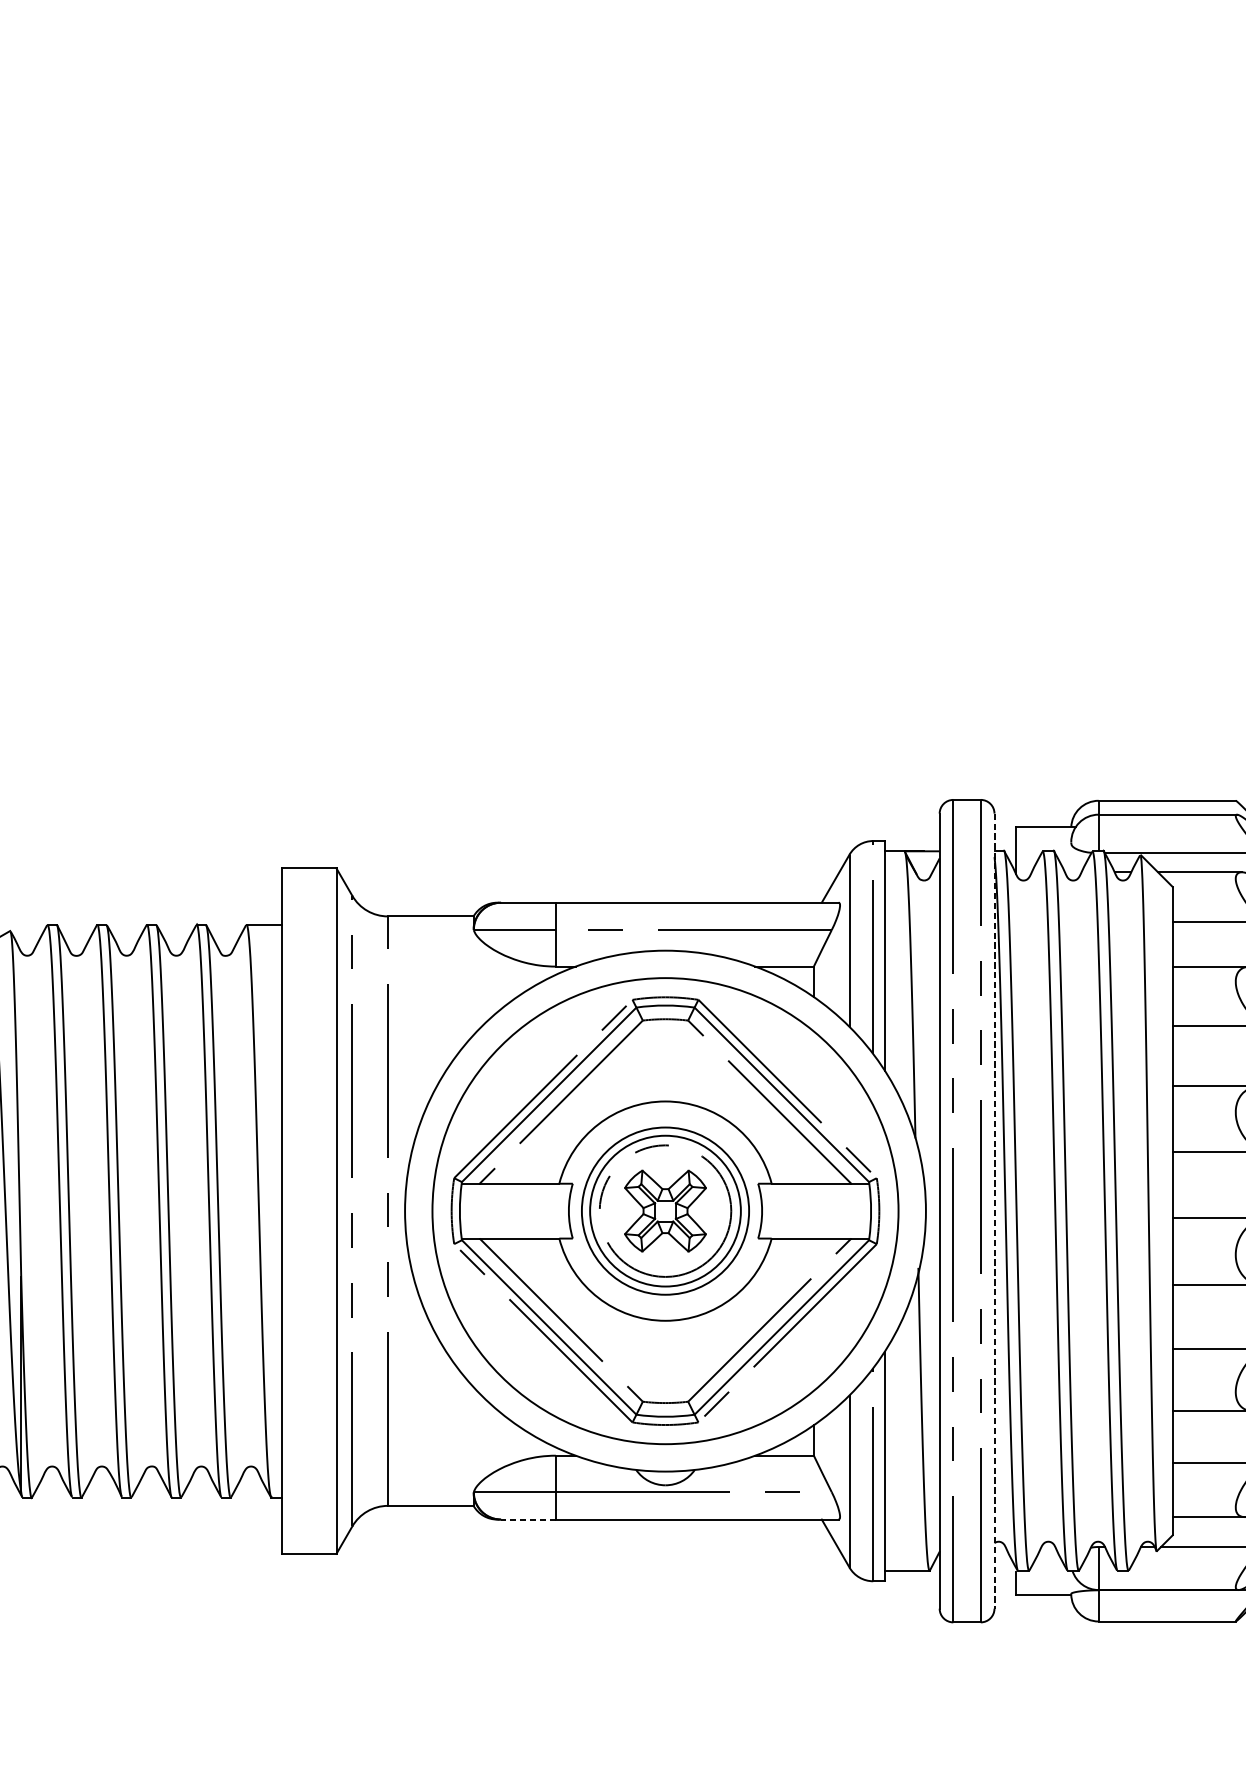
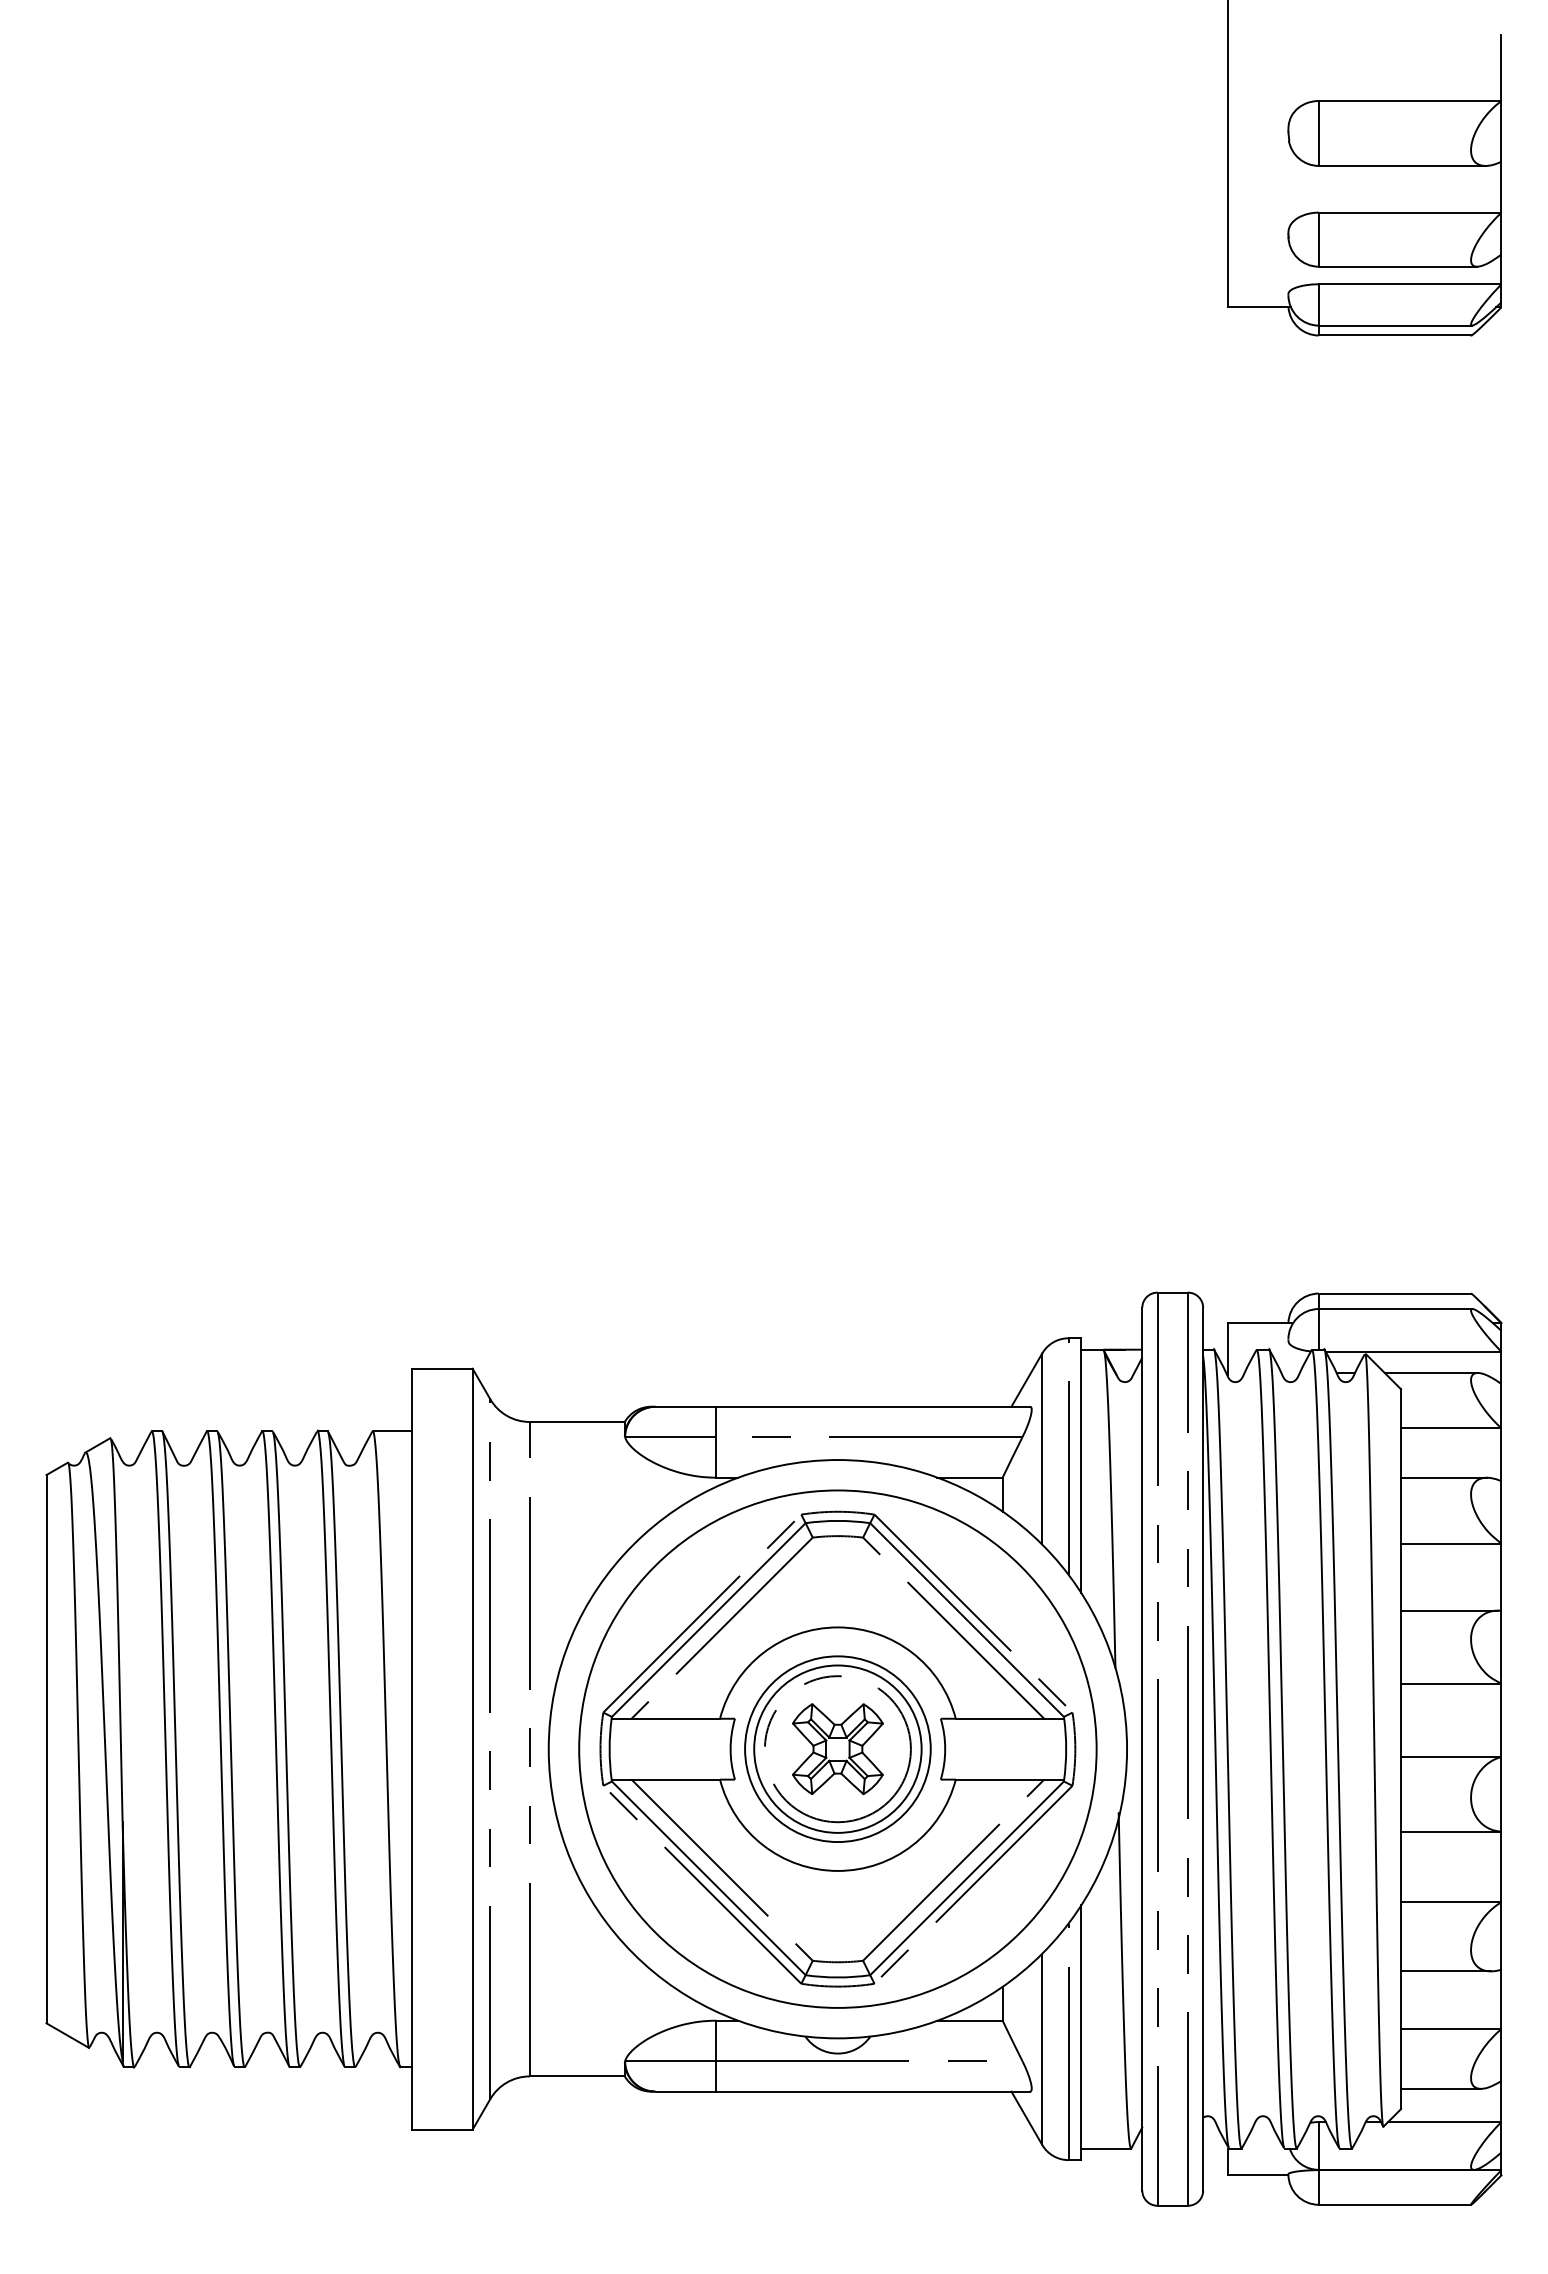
line: (994, 1211) -> (1203, 1749), dashed -> solid
line: (528, 1519) -> (685, 2091), dashed -> solid

